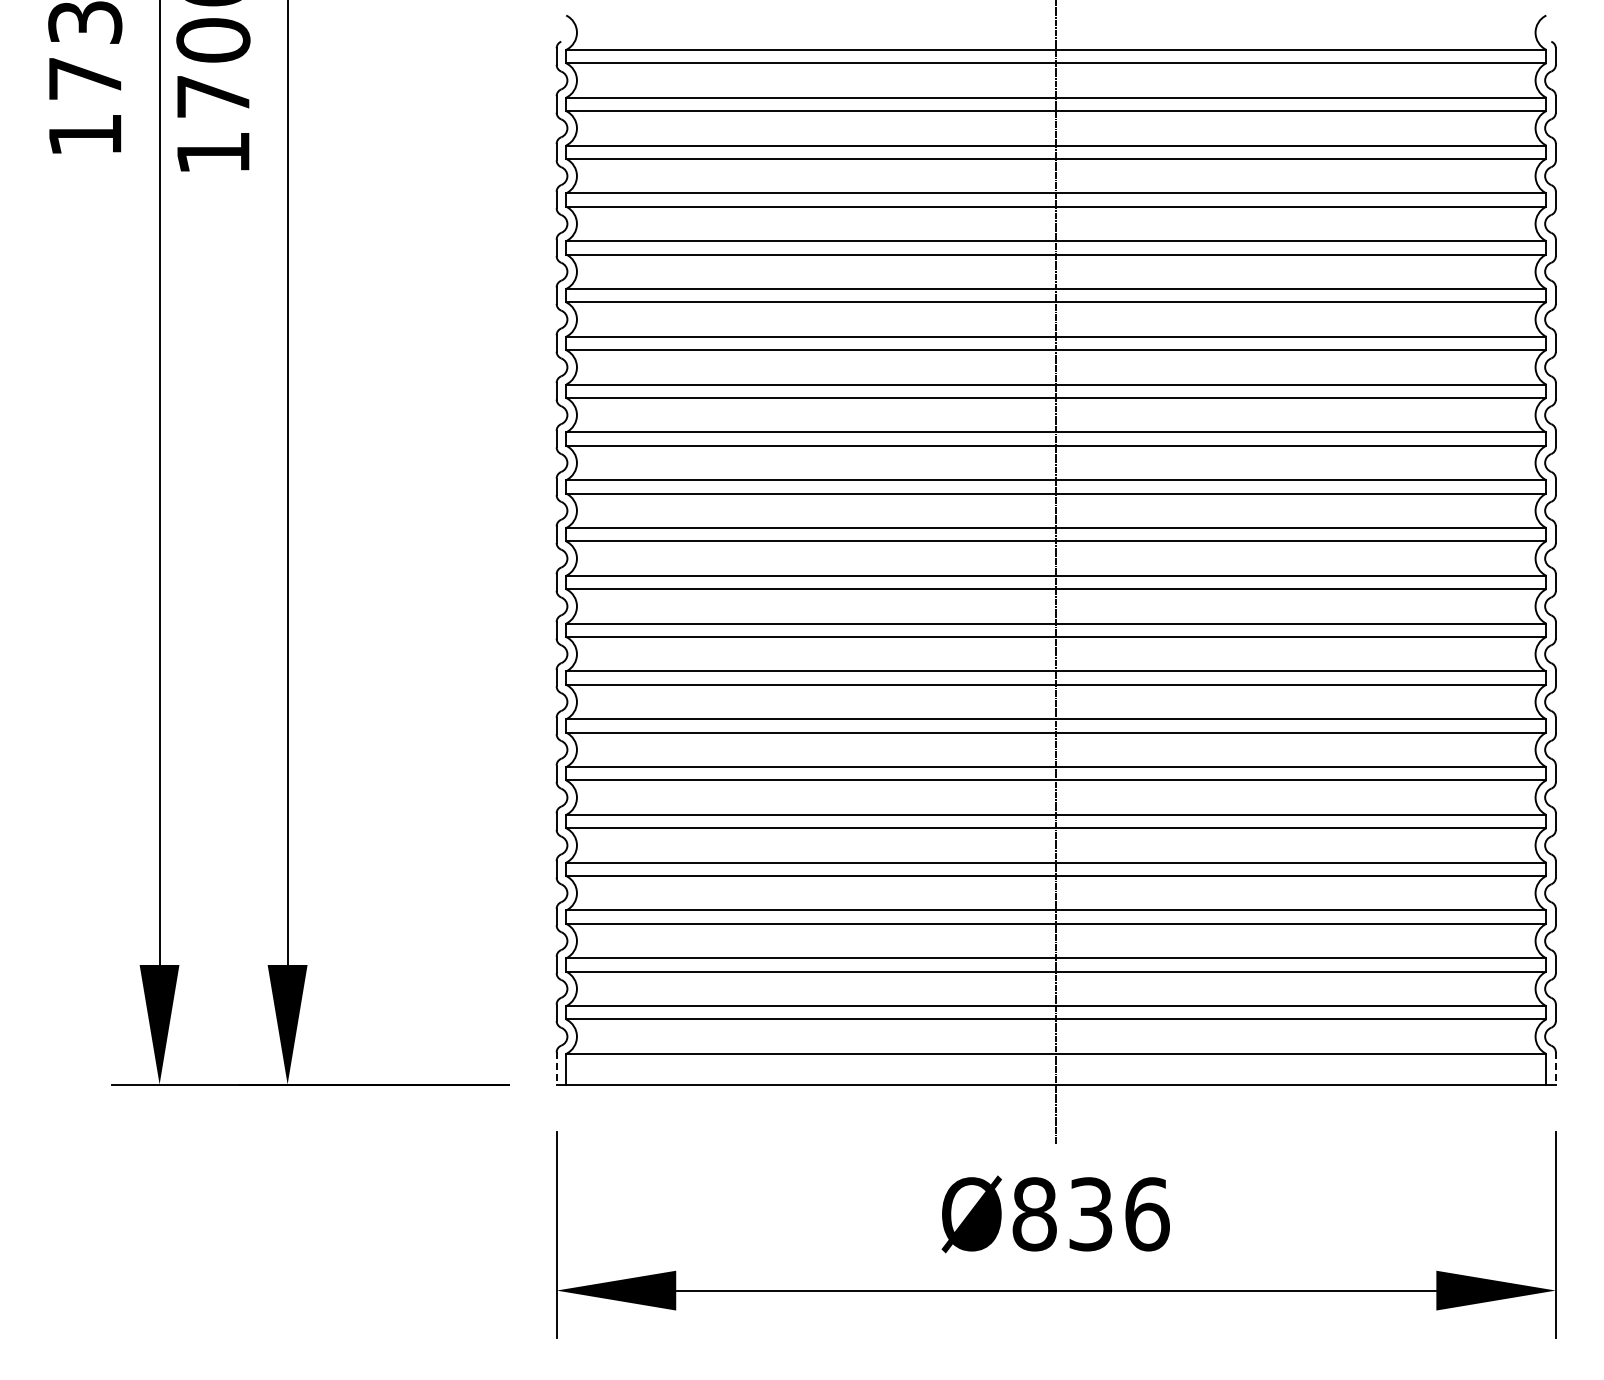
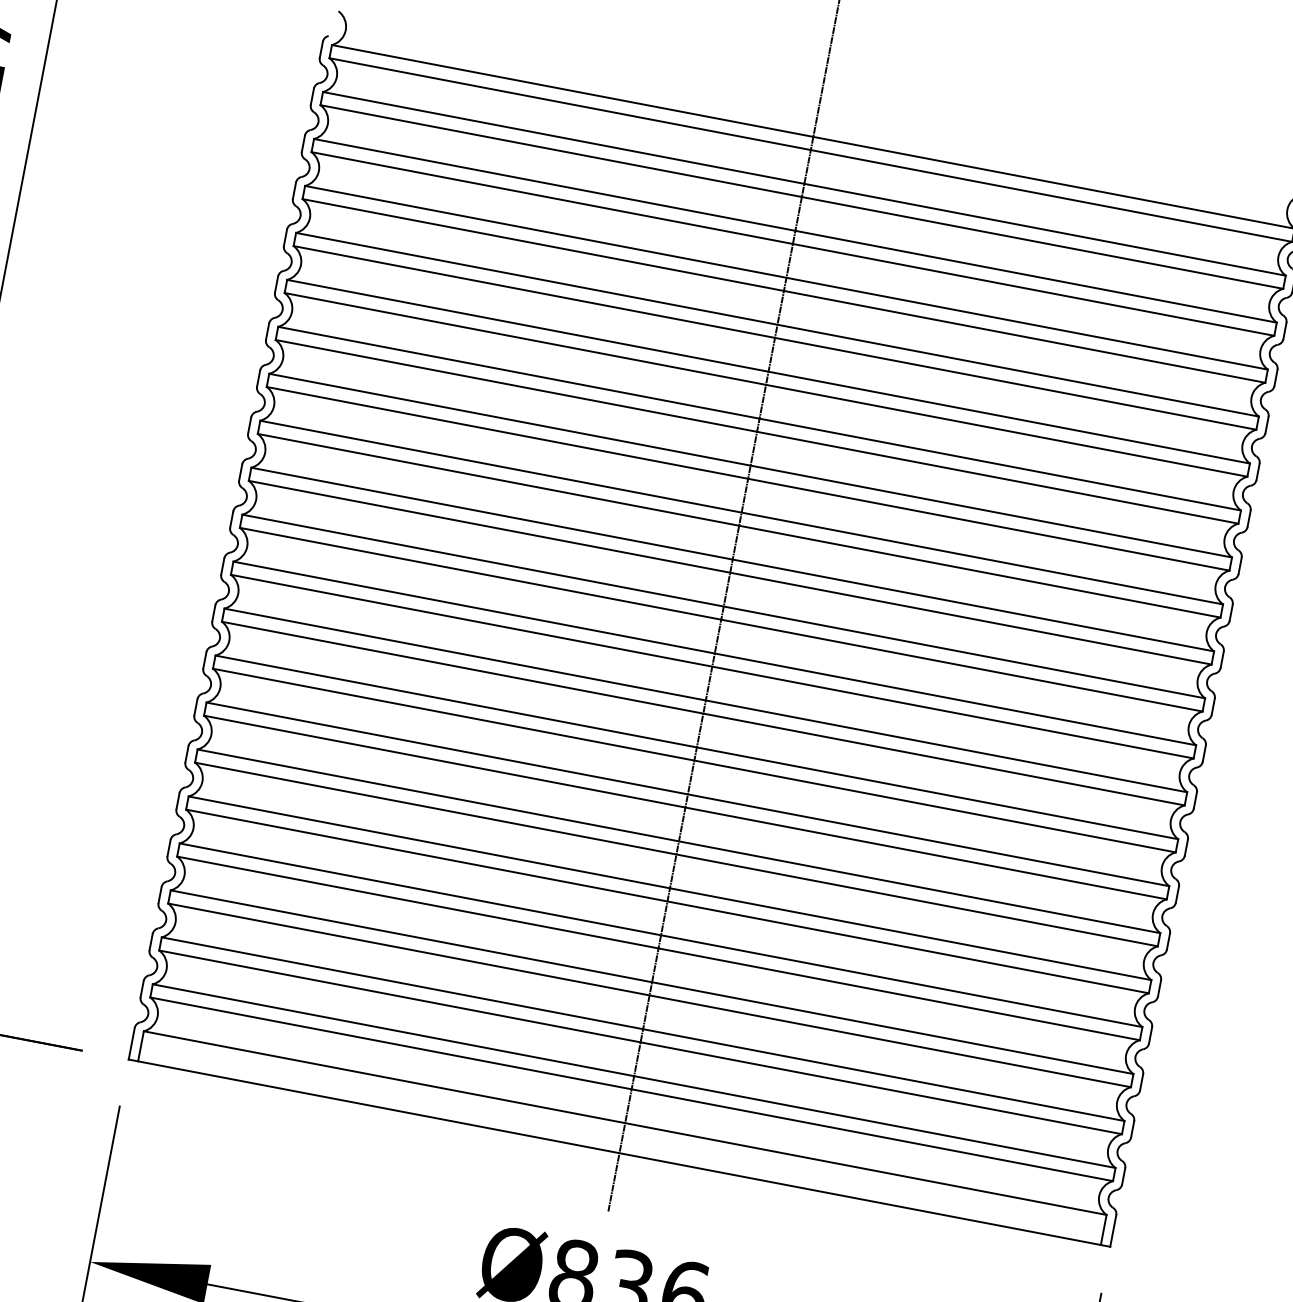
line: (556, 1068) -> (131, 1043), dashed -> solid
line: (1555, 1068) -> (1112, 1230), dashed -> solid

